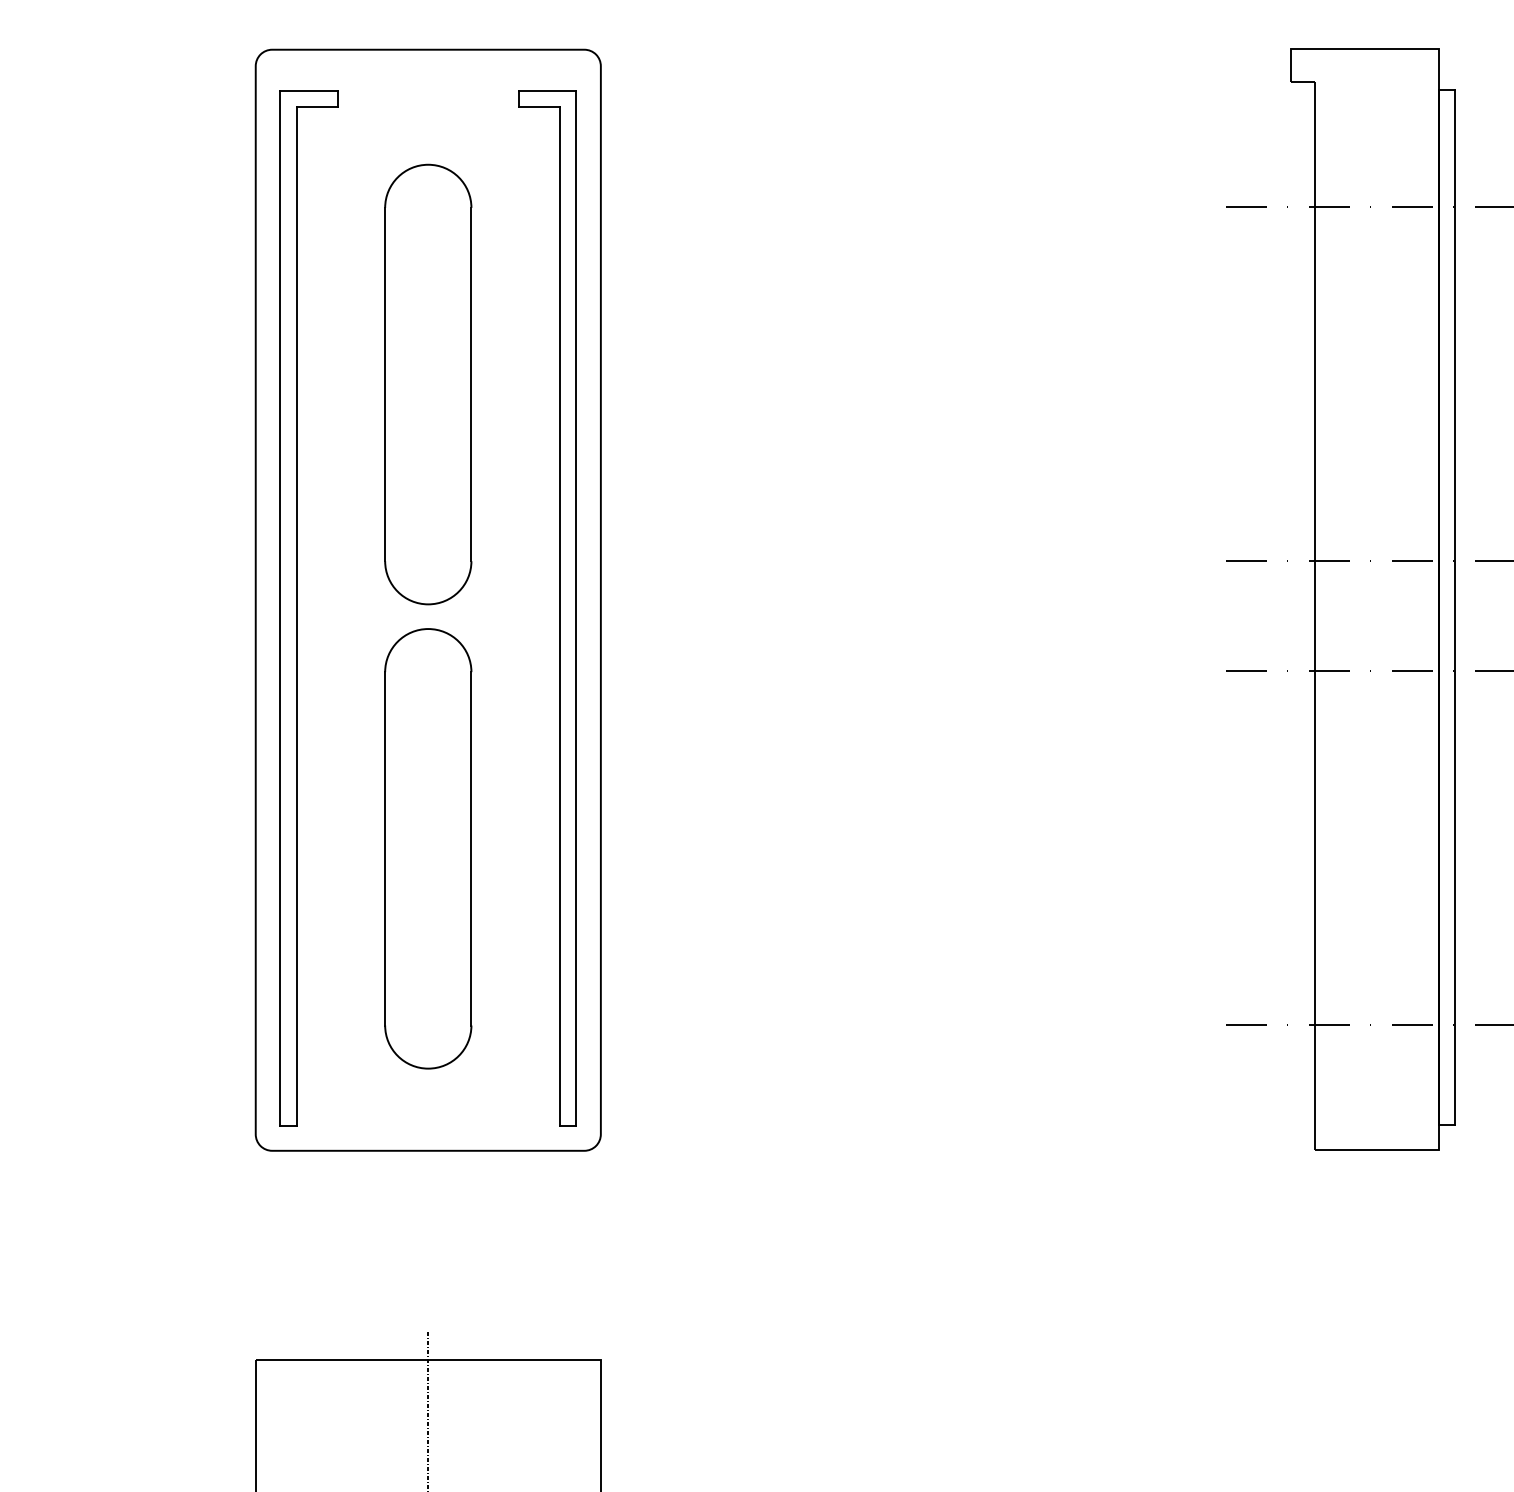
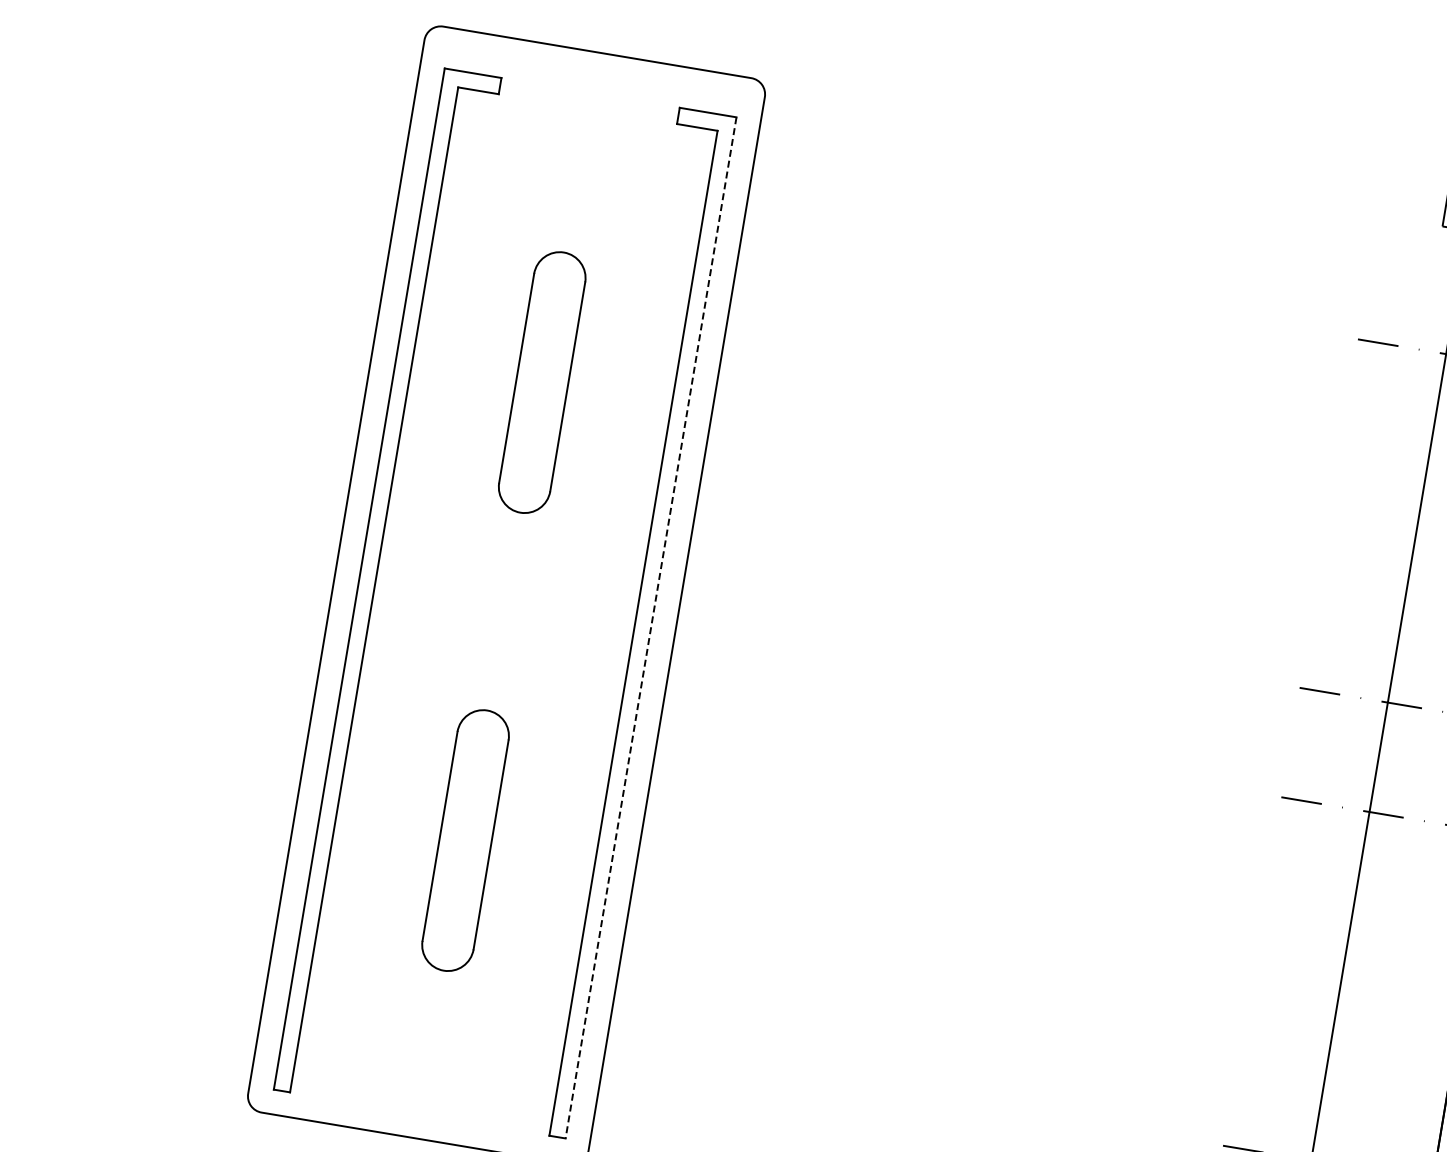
part: (428, 384) -> (542, 382), size x0.6
line: (576, 608) -> (651, 627), solid -> dashed
part: (428, 848) -> (465, 840), size x0.6

